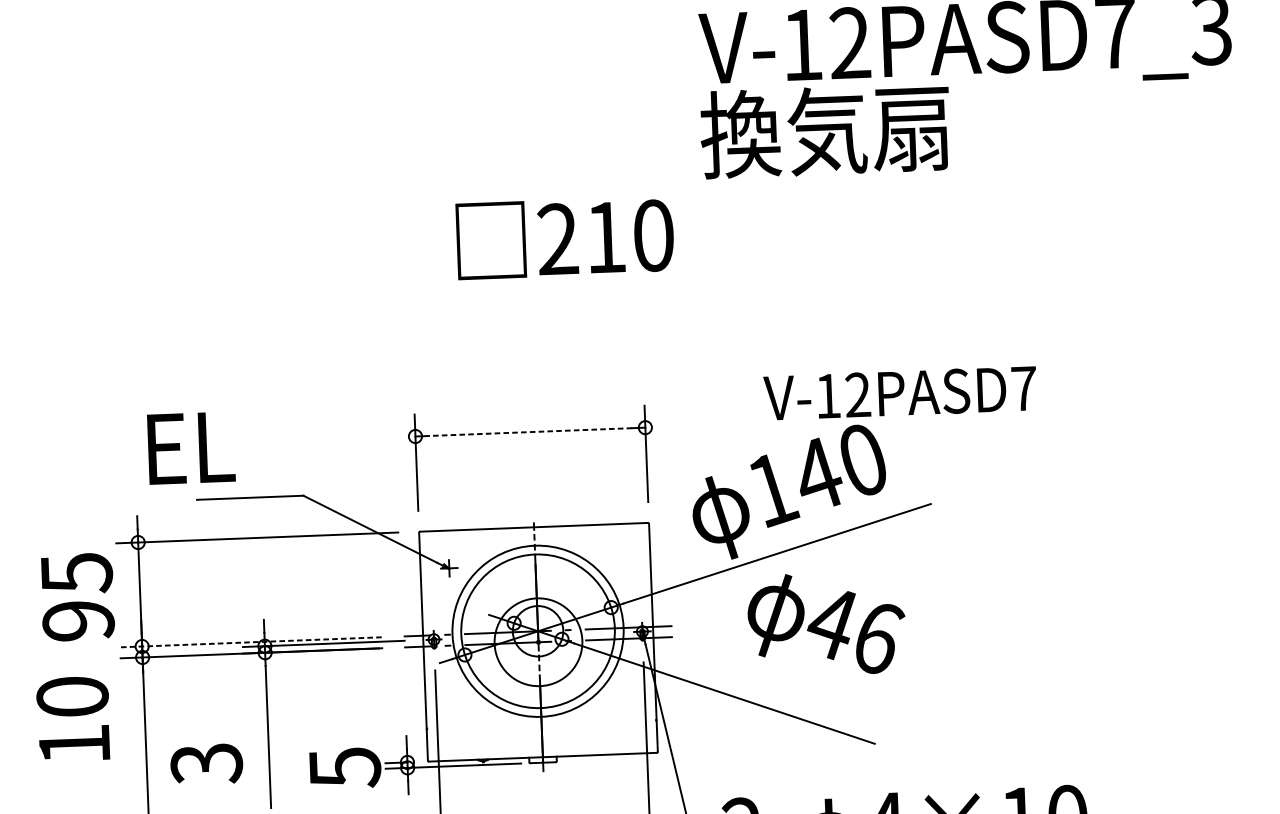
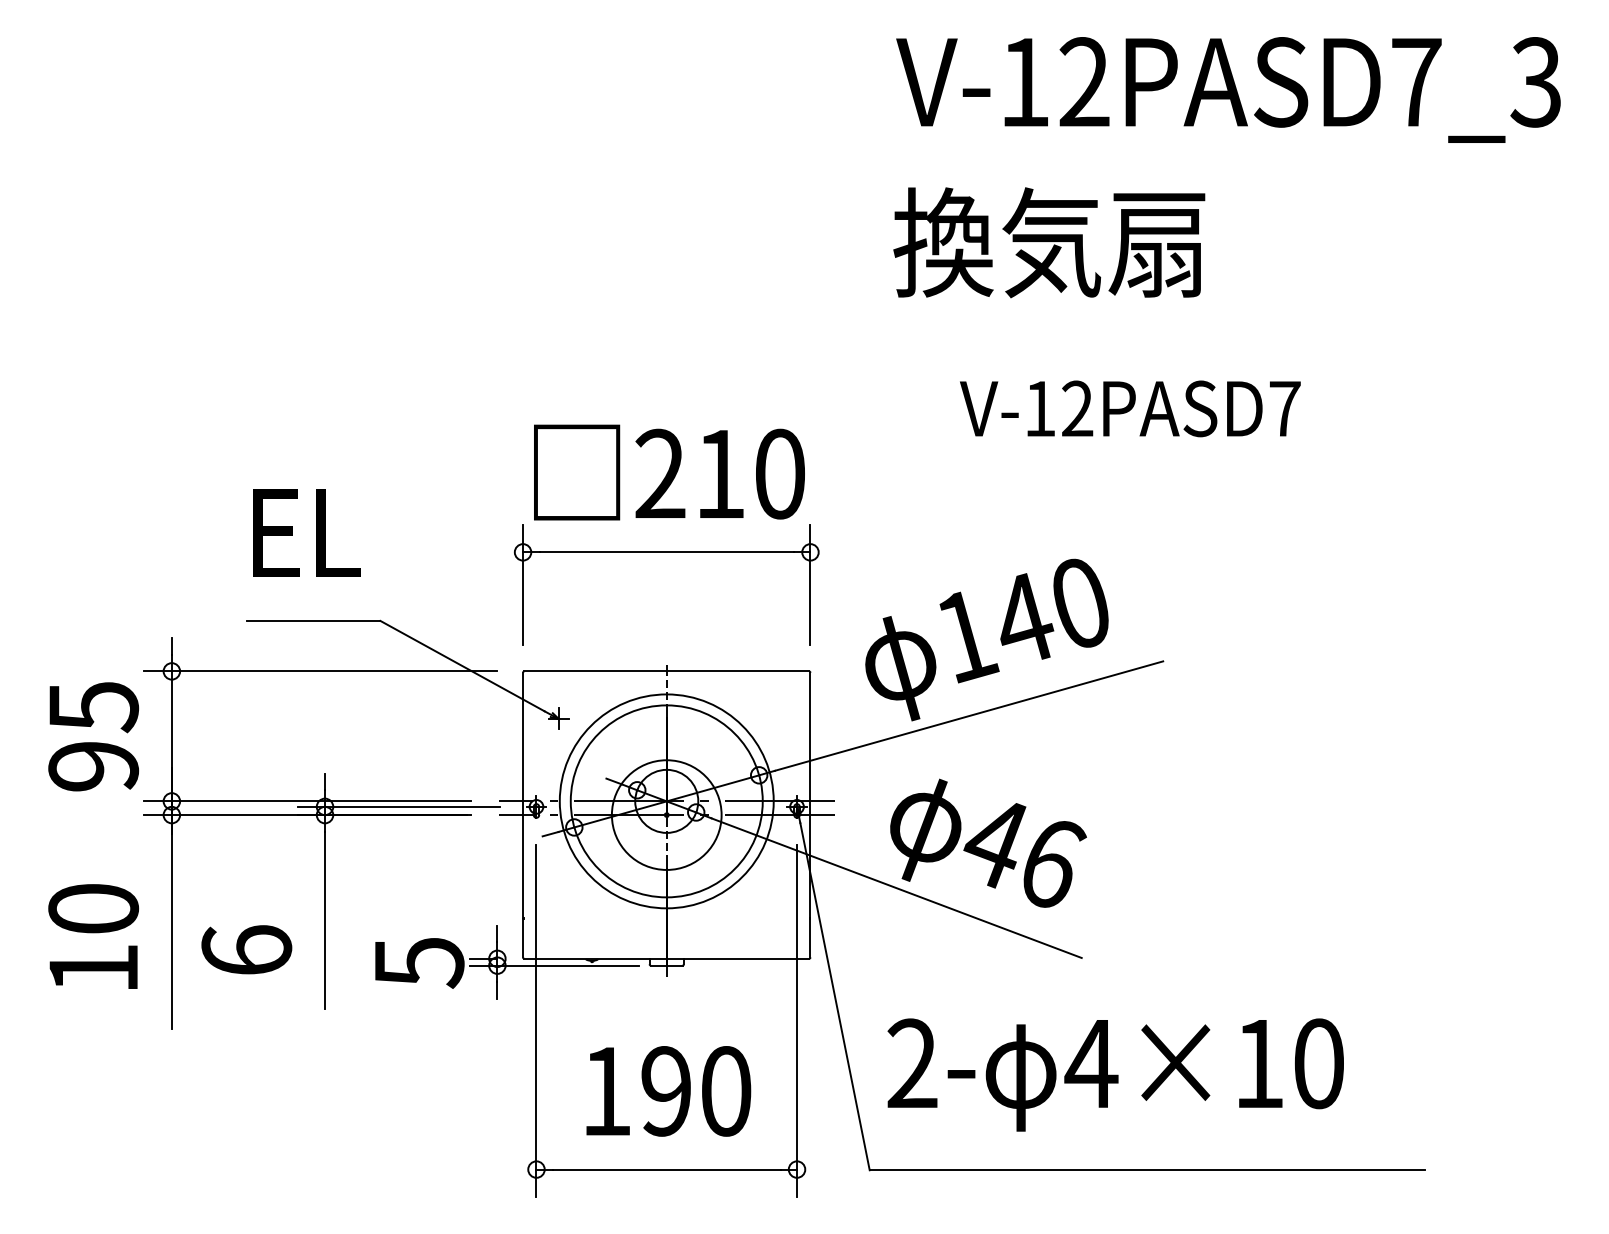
text: (825, 130) -> (1049, 242), moved
text: (565, 237) -> (669, 472), moved
text: (900, 393) -> (1130, 408), moved
line: (530, 432) -> (666, 552), dashed -> solid
text: (191, 447) -> (306, 532), moved
text: (826, 623) -> (988, 842), moved
line: (250, 642) -> (307, 801), dashed -> solid
text: (73, 718) -> (93, 936), moved
text: (206, 763) -> (246, 950), 3 -> 6

